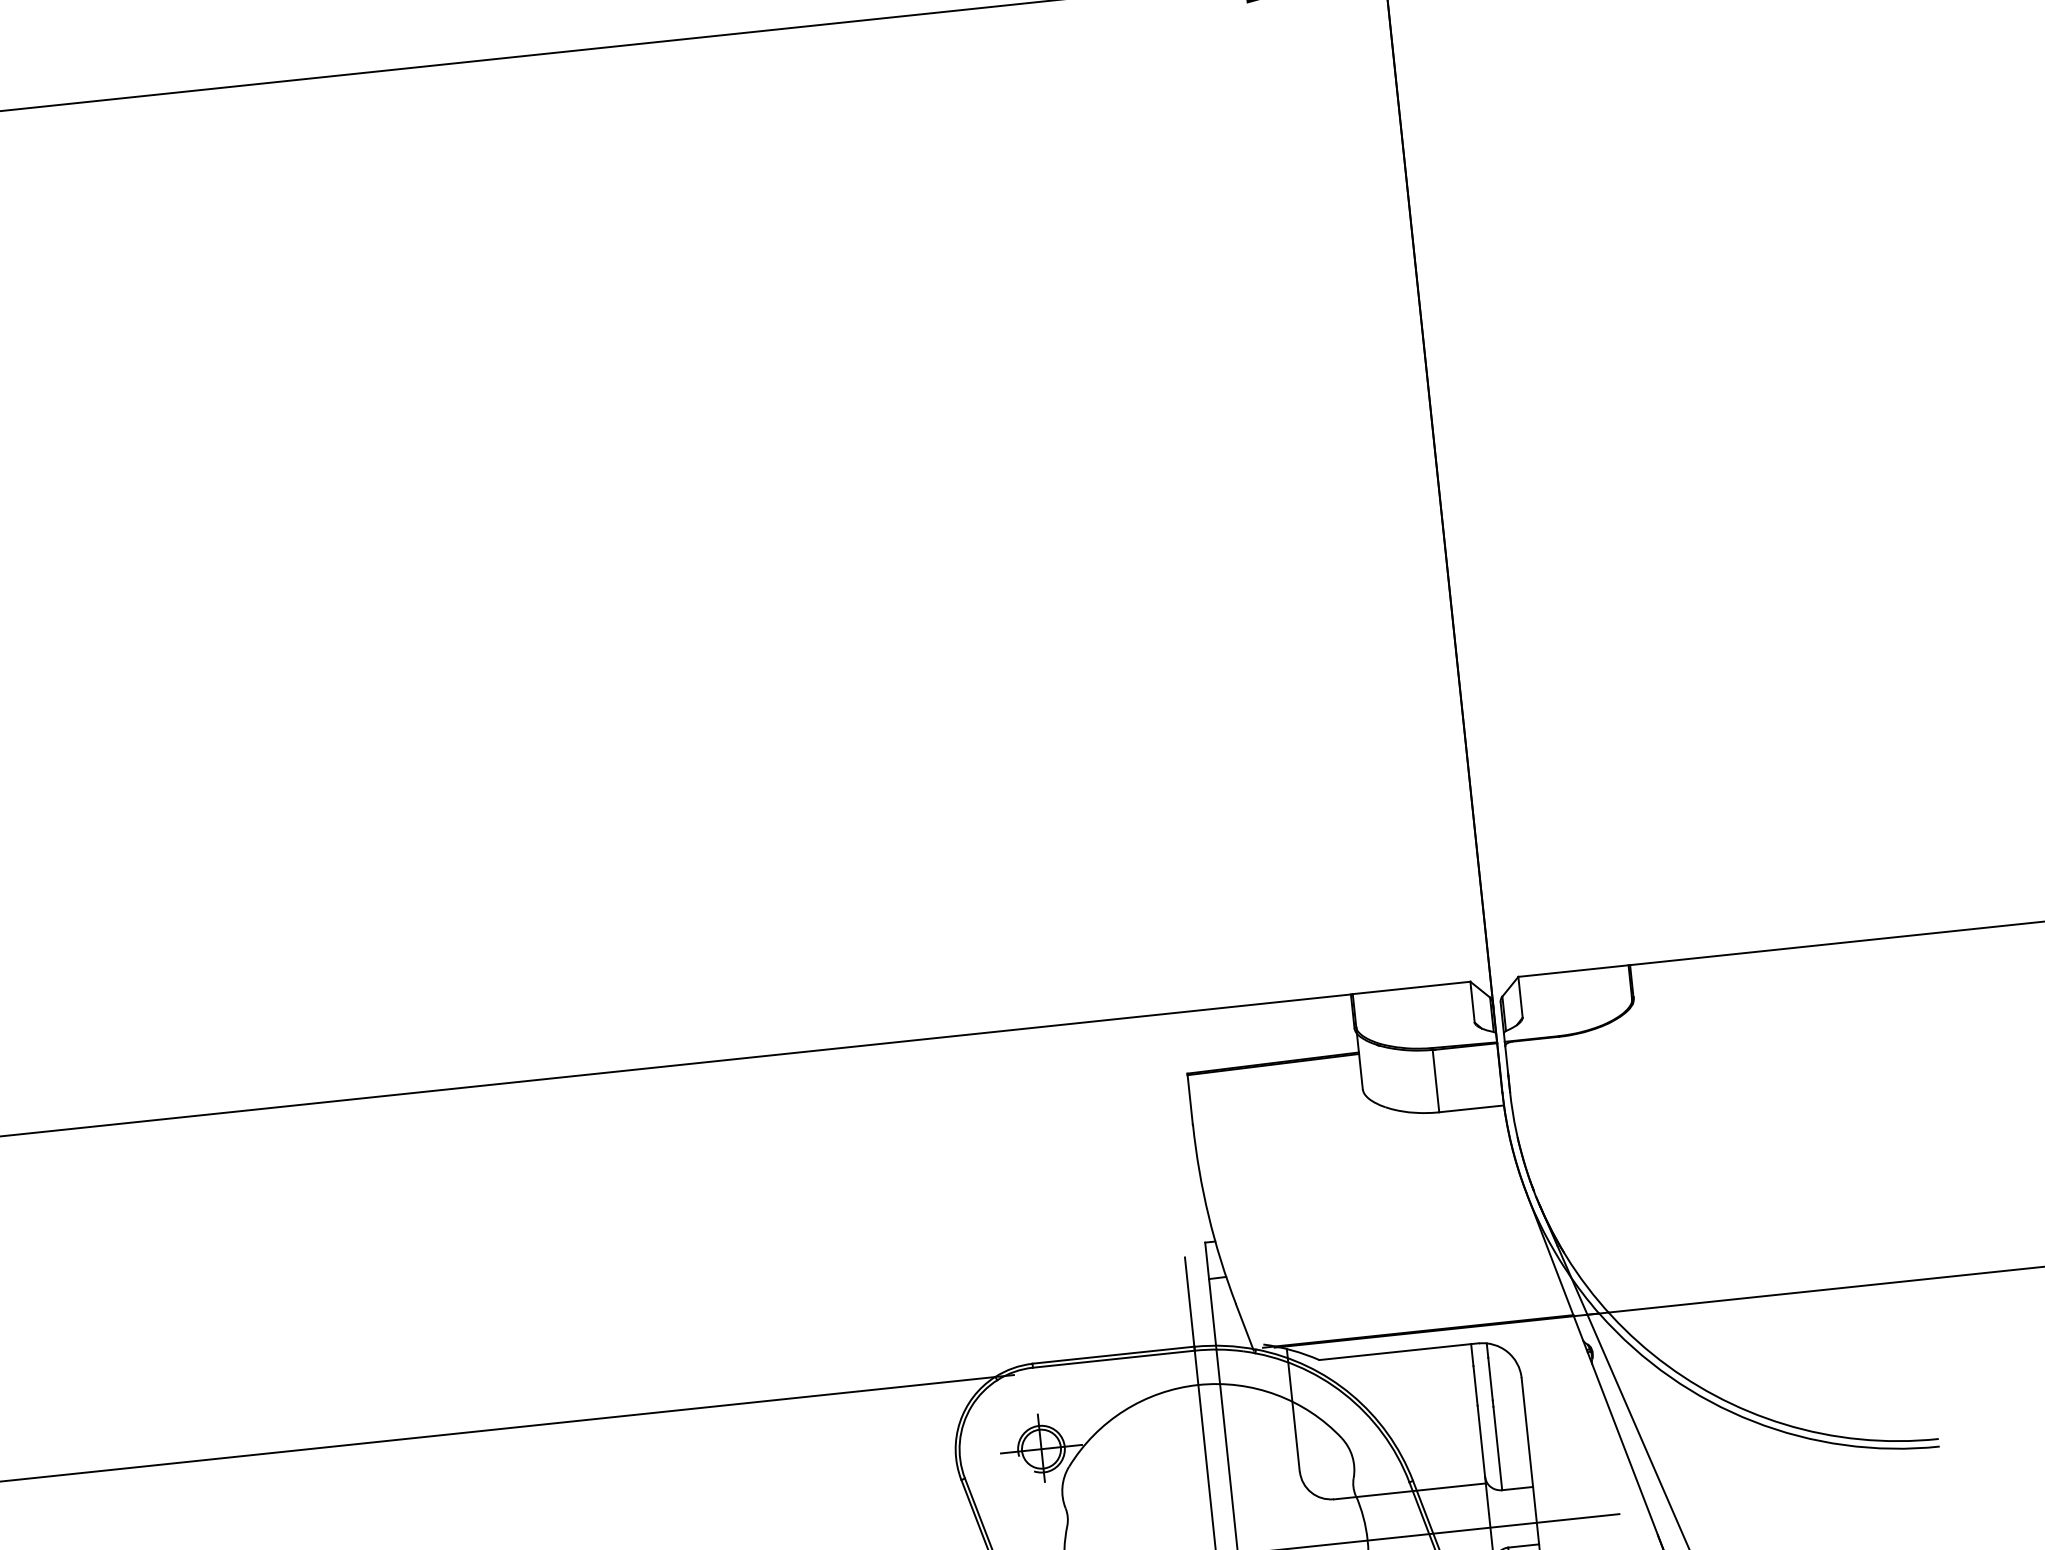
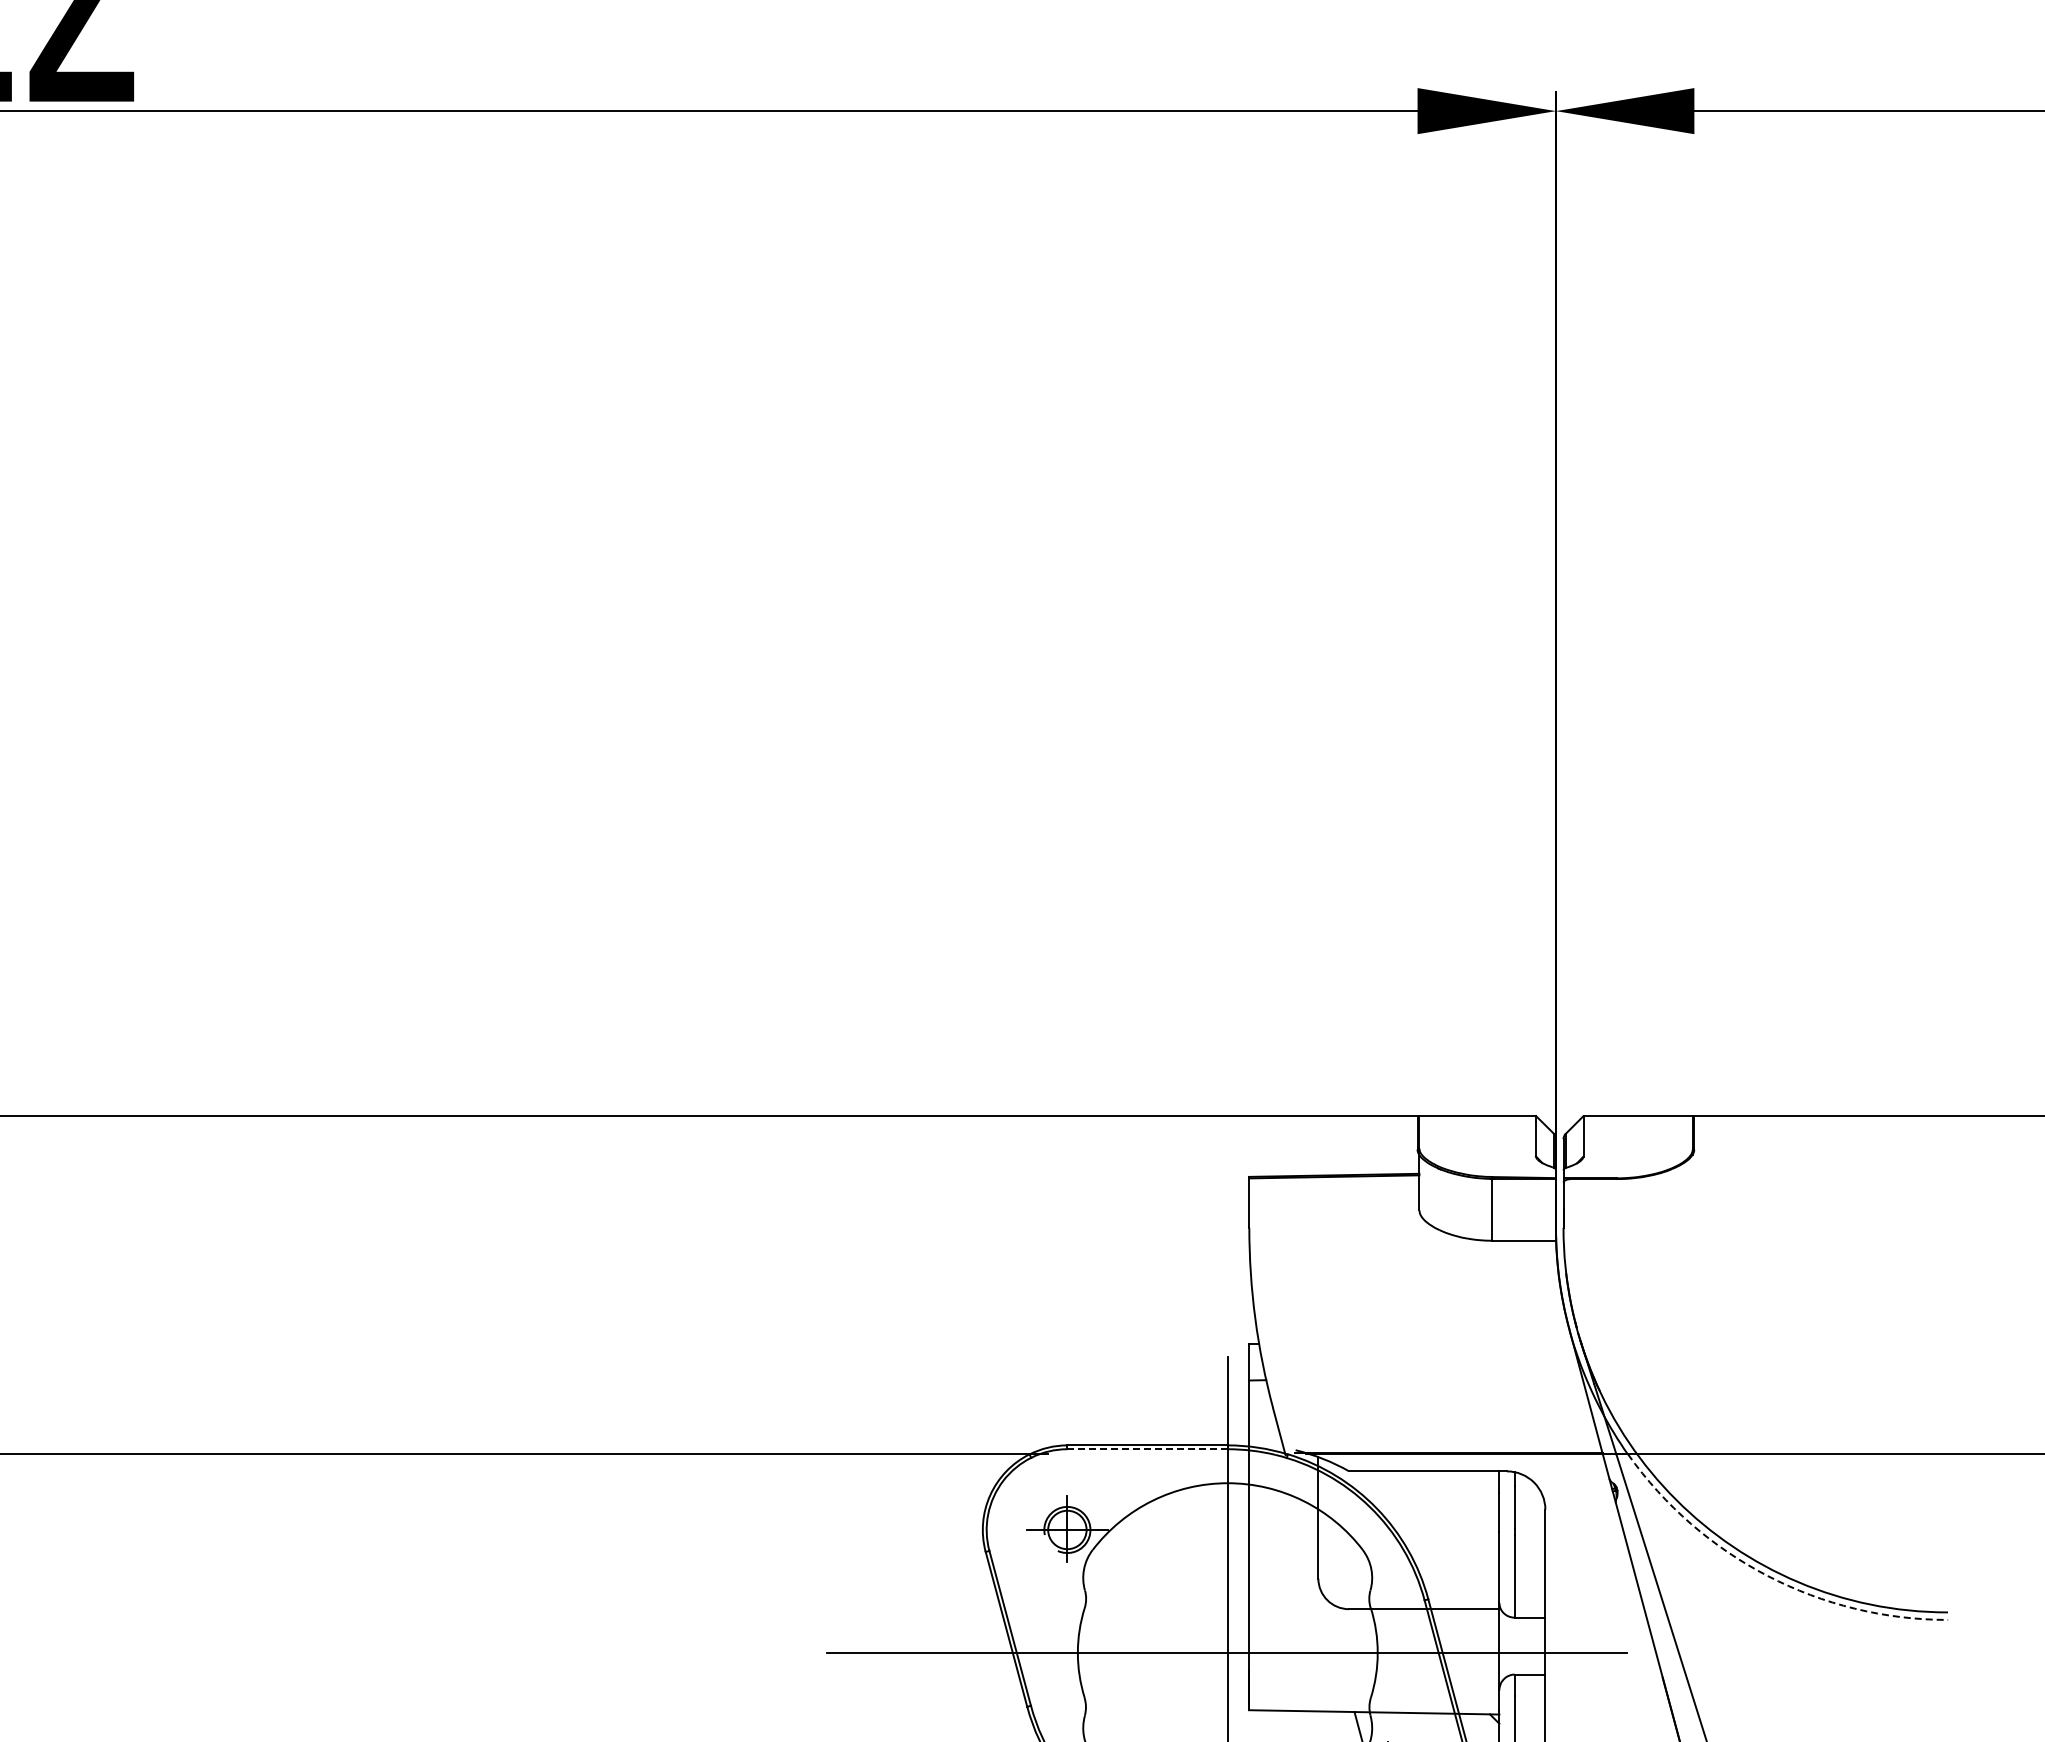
line: (1113, 1359) -> (1147, 1449), solid -> dashed
arc: (1752, 1421) -> (1767, 1576), solid -> dashed

